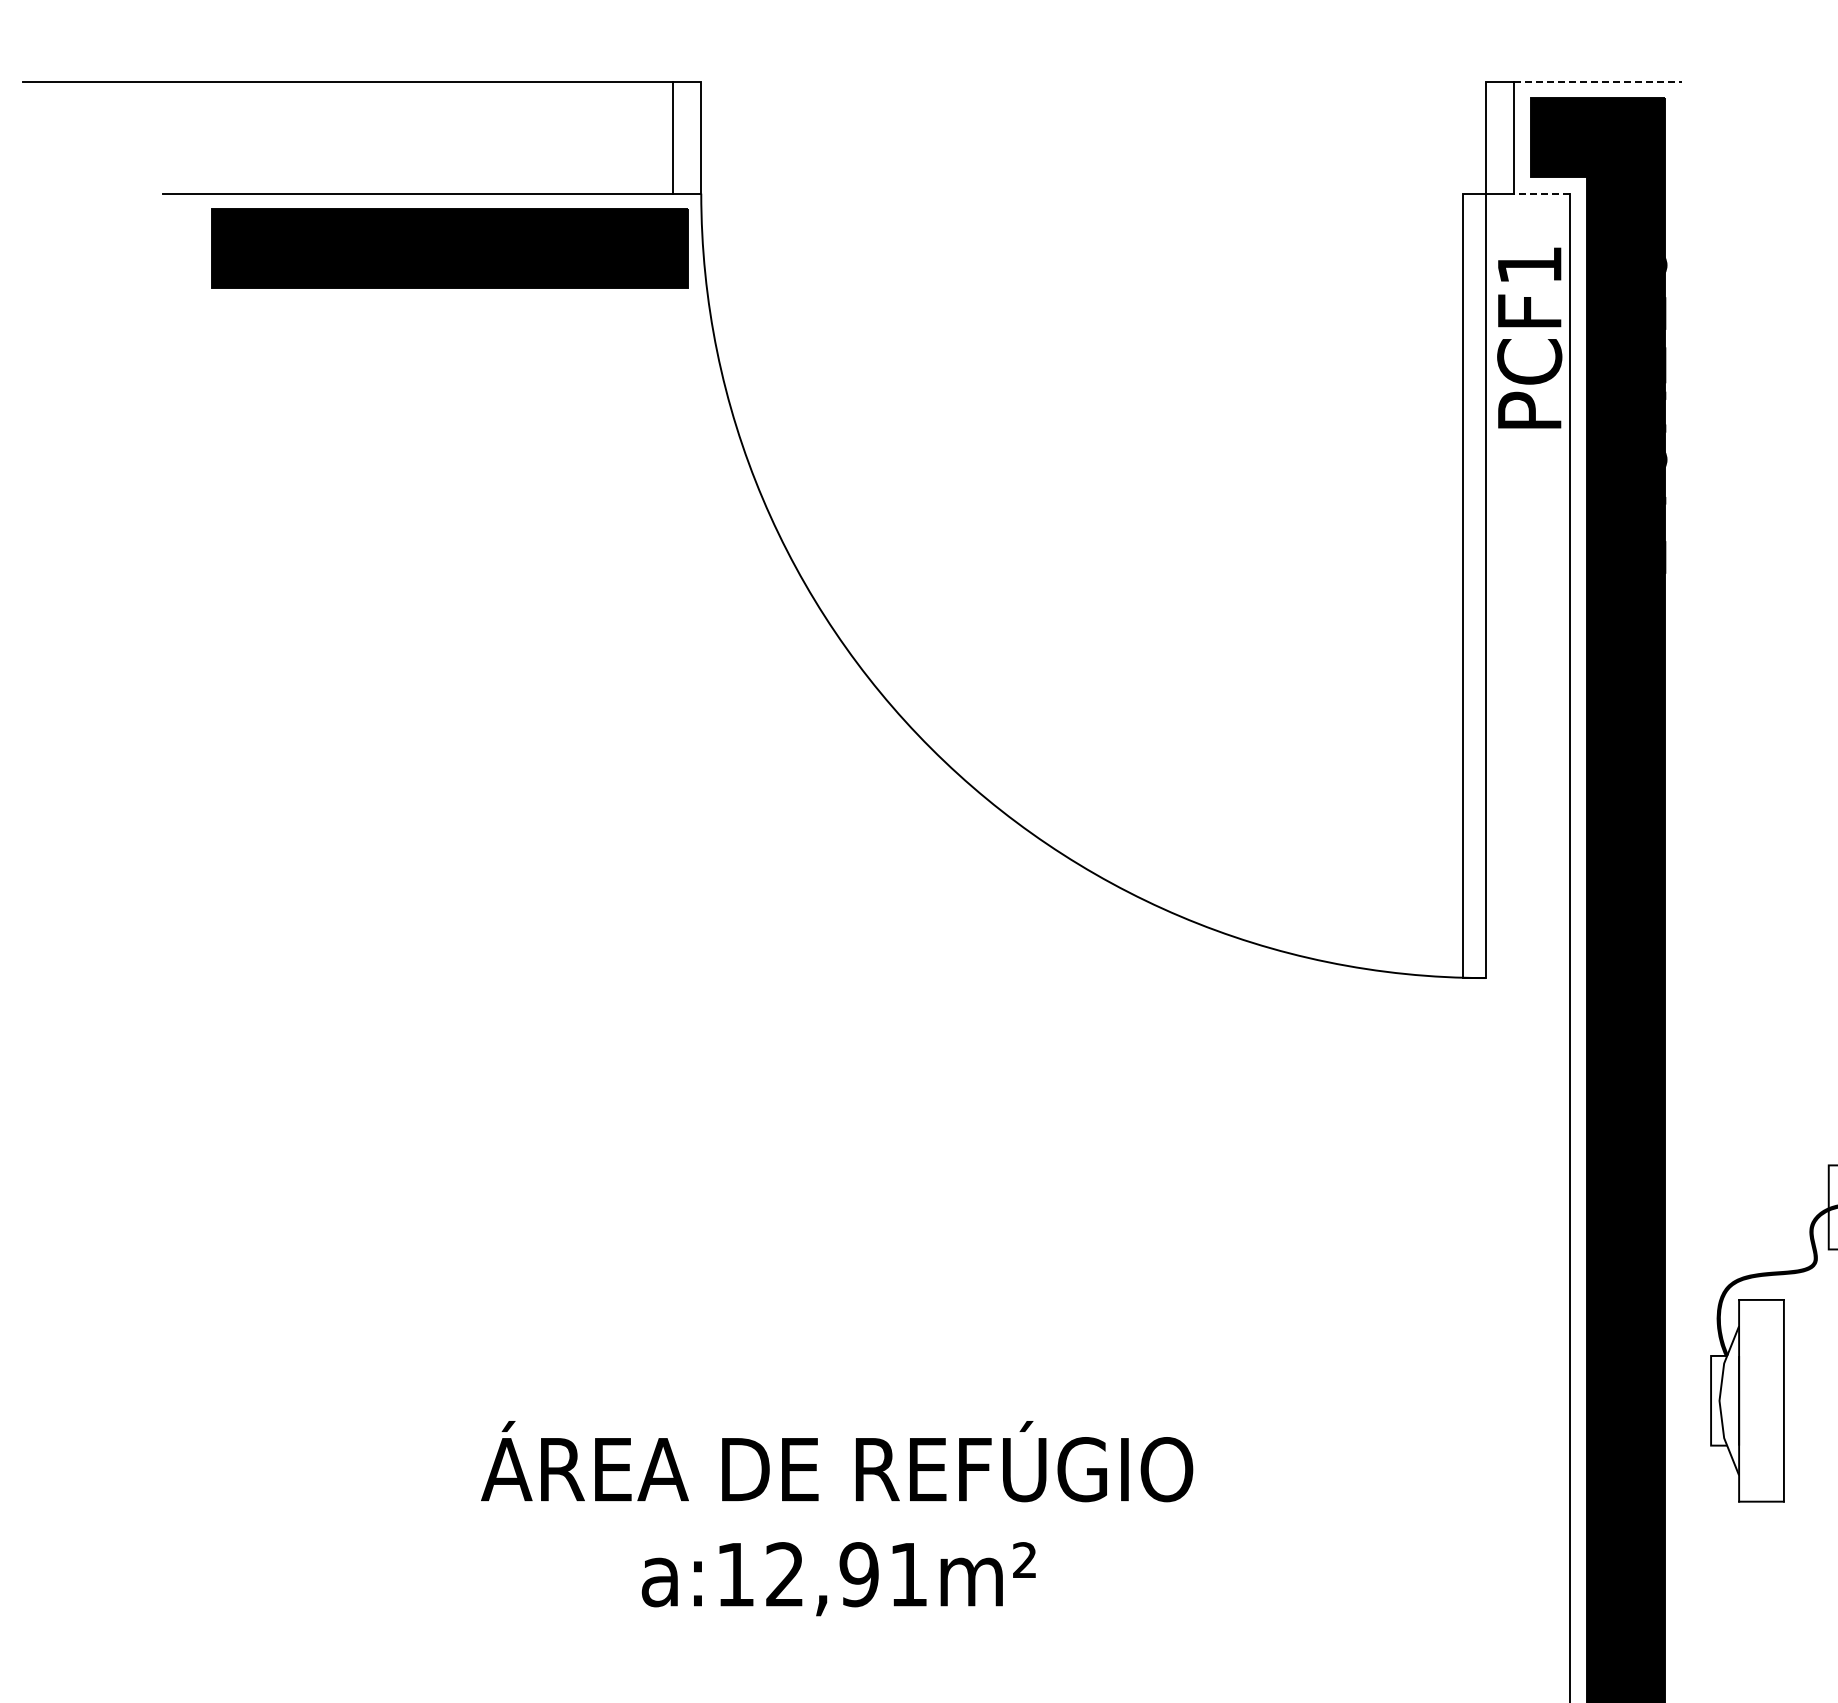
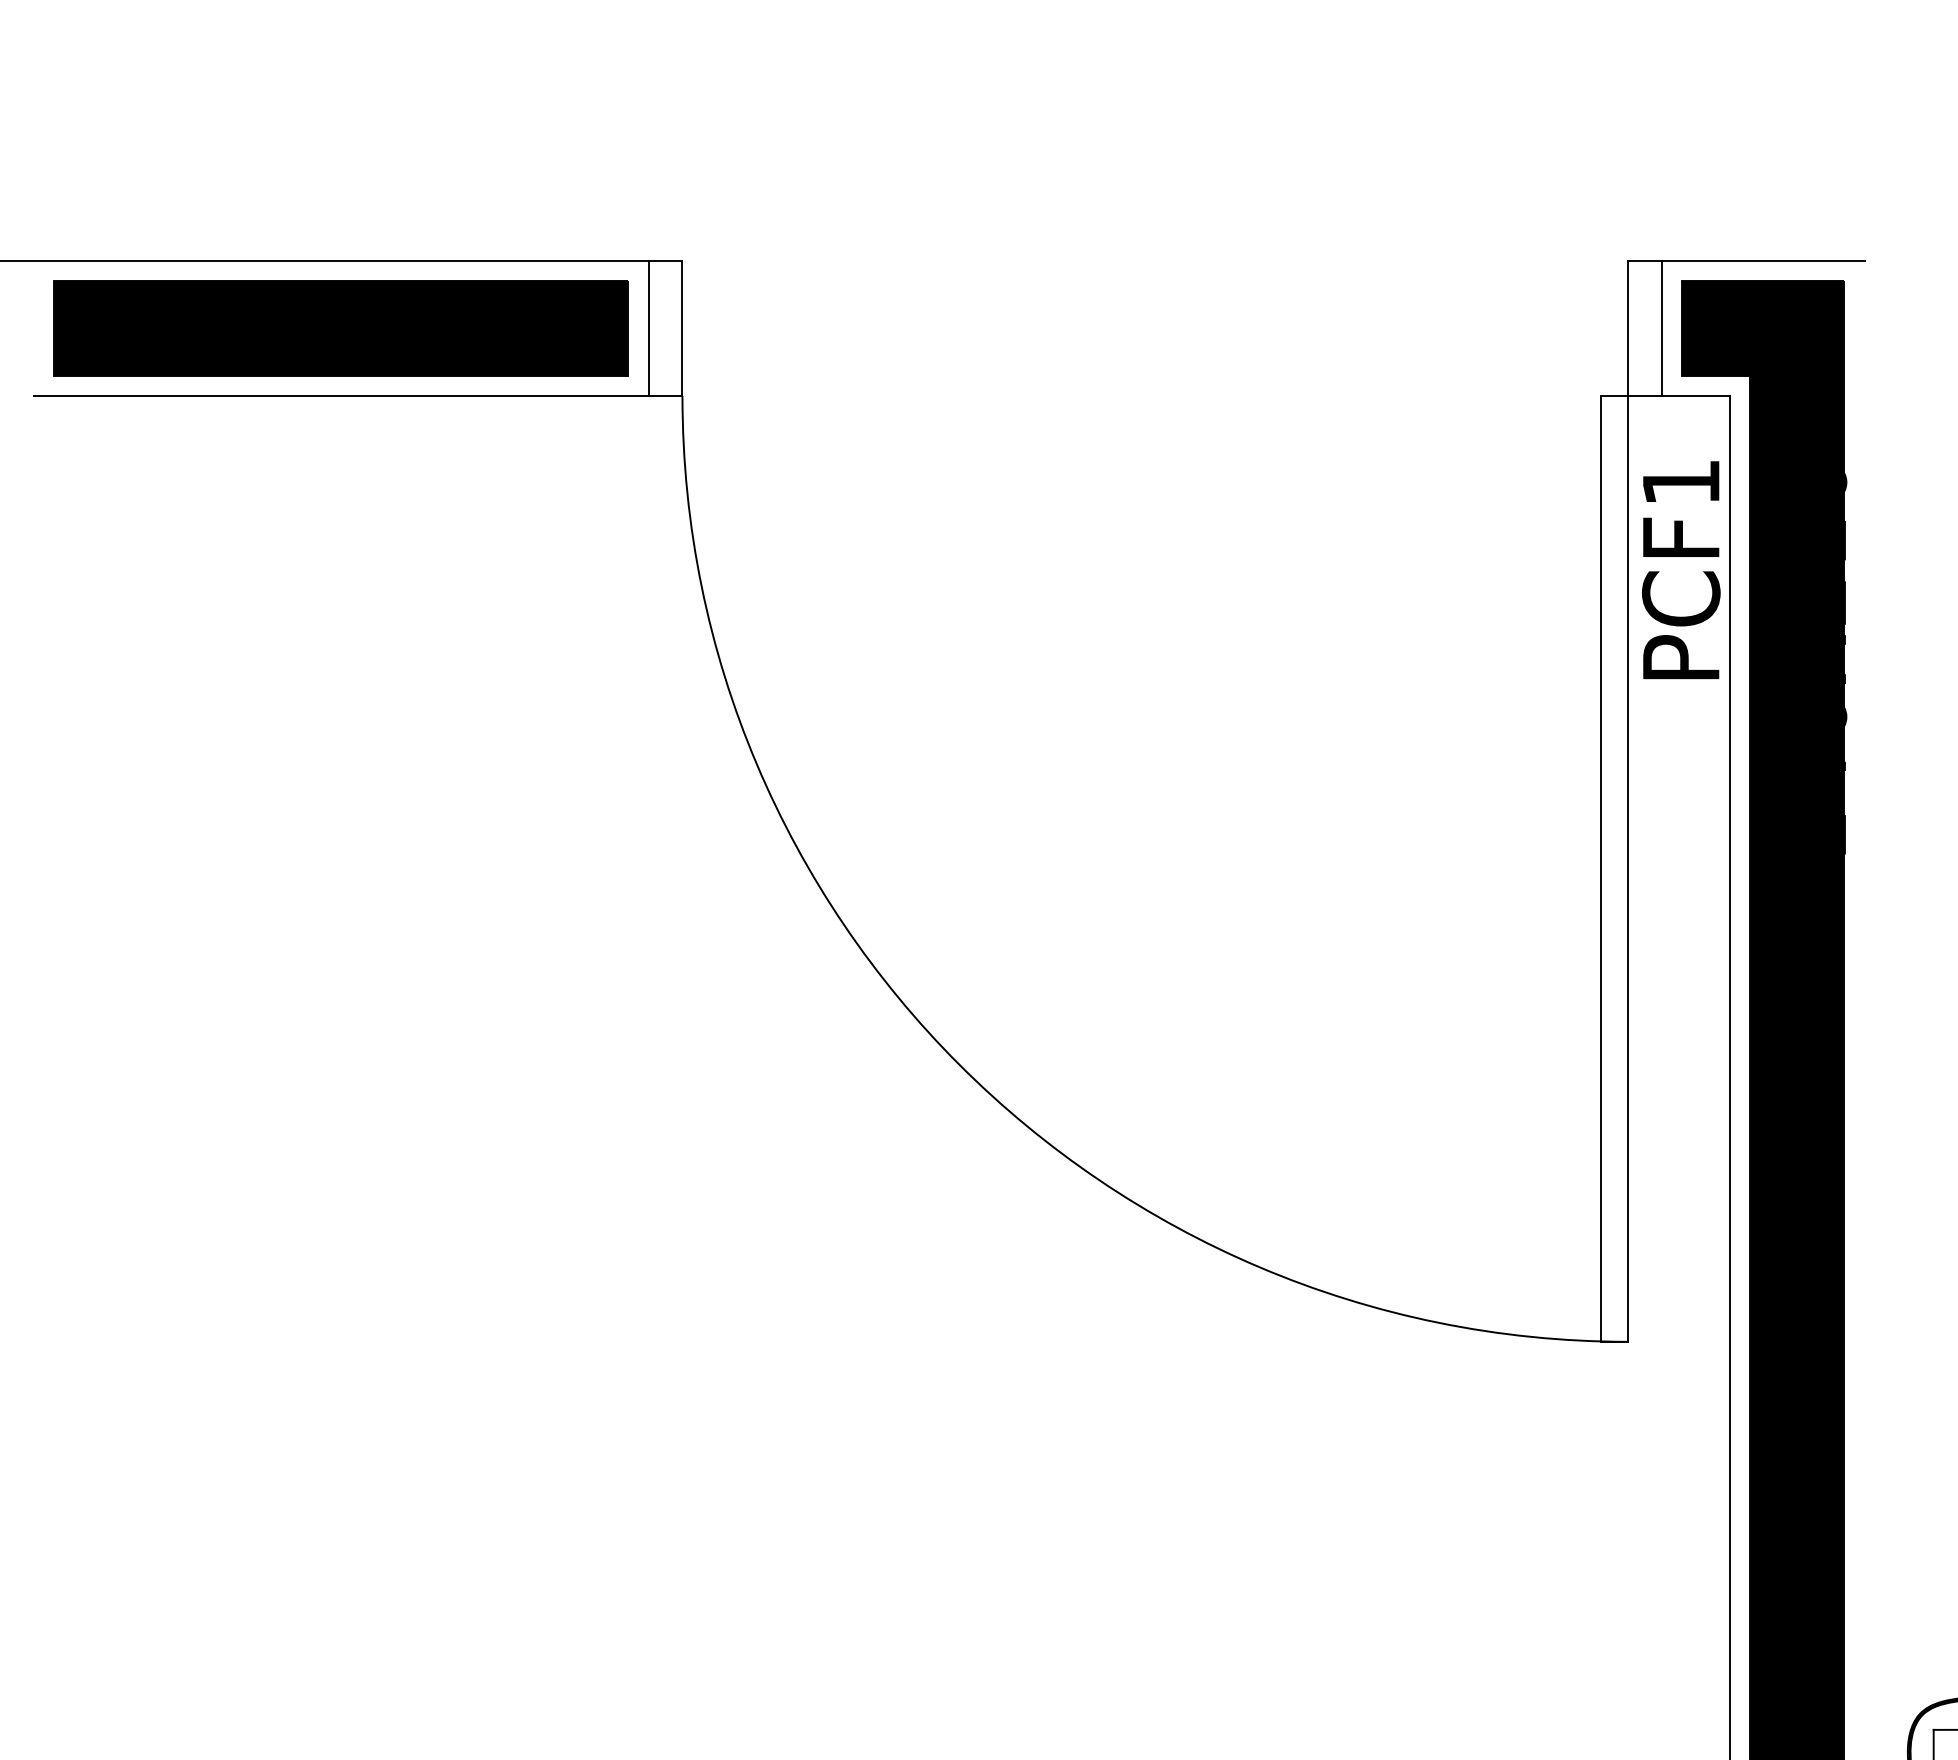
line: (1598, 81) -> (1764, 260), dashed -> solid
line: (1541, 193) -> (1695, 395), dashed -> solid
part: (449, 248) -> (340, 328), moved

